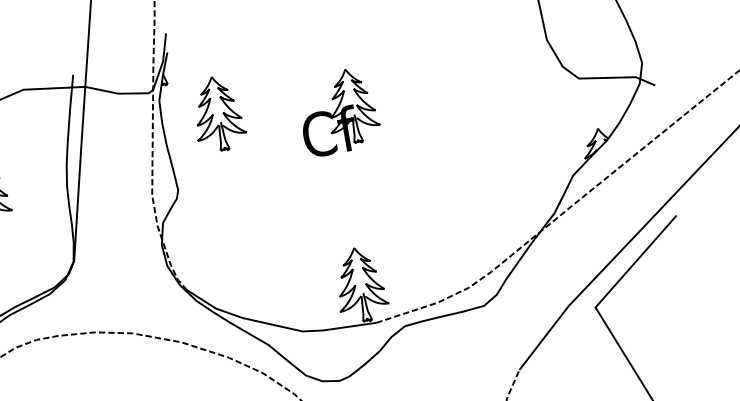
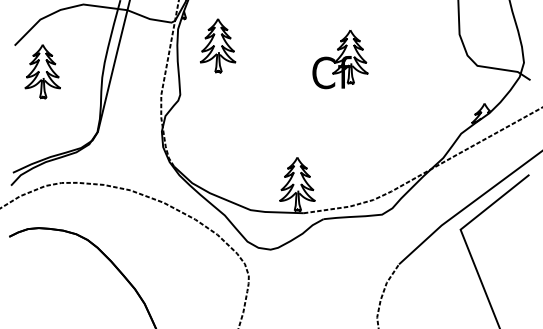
part: (338, 111) -> (340, 59), moved

